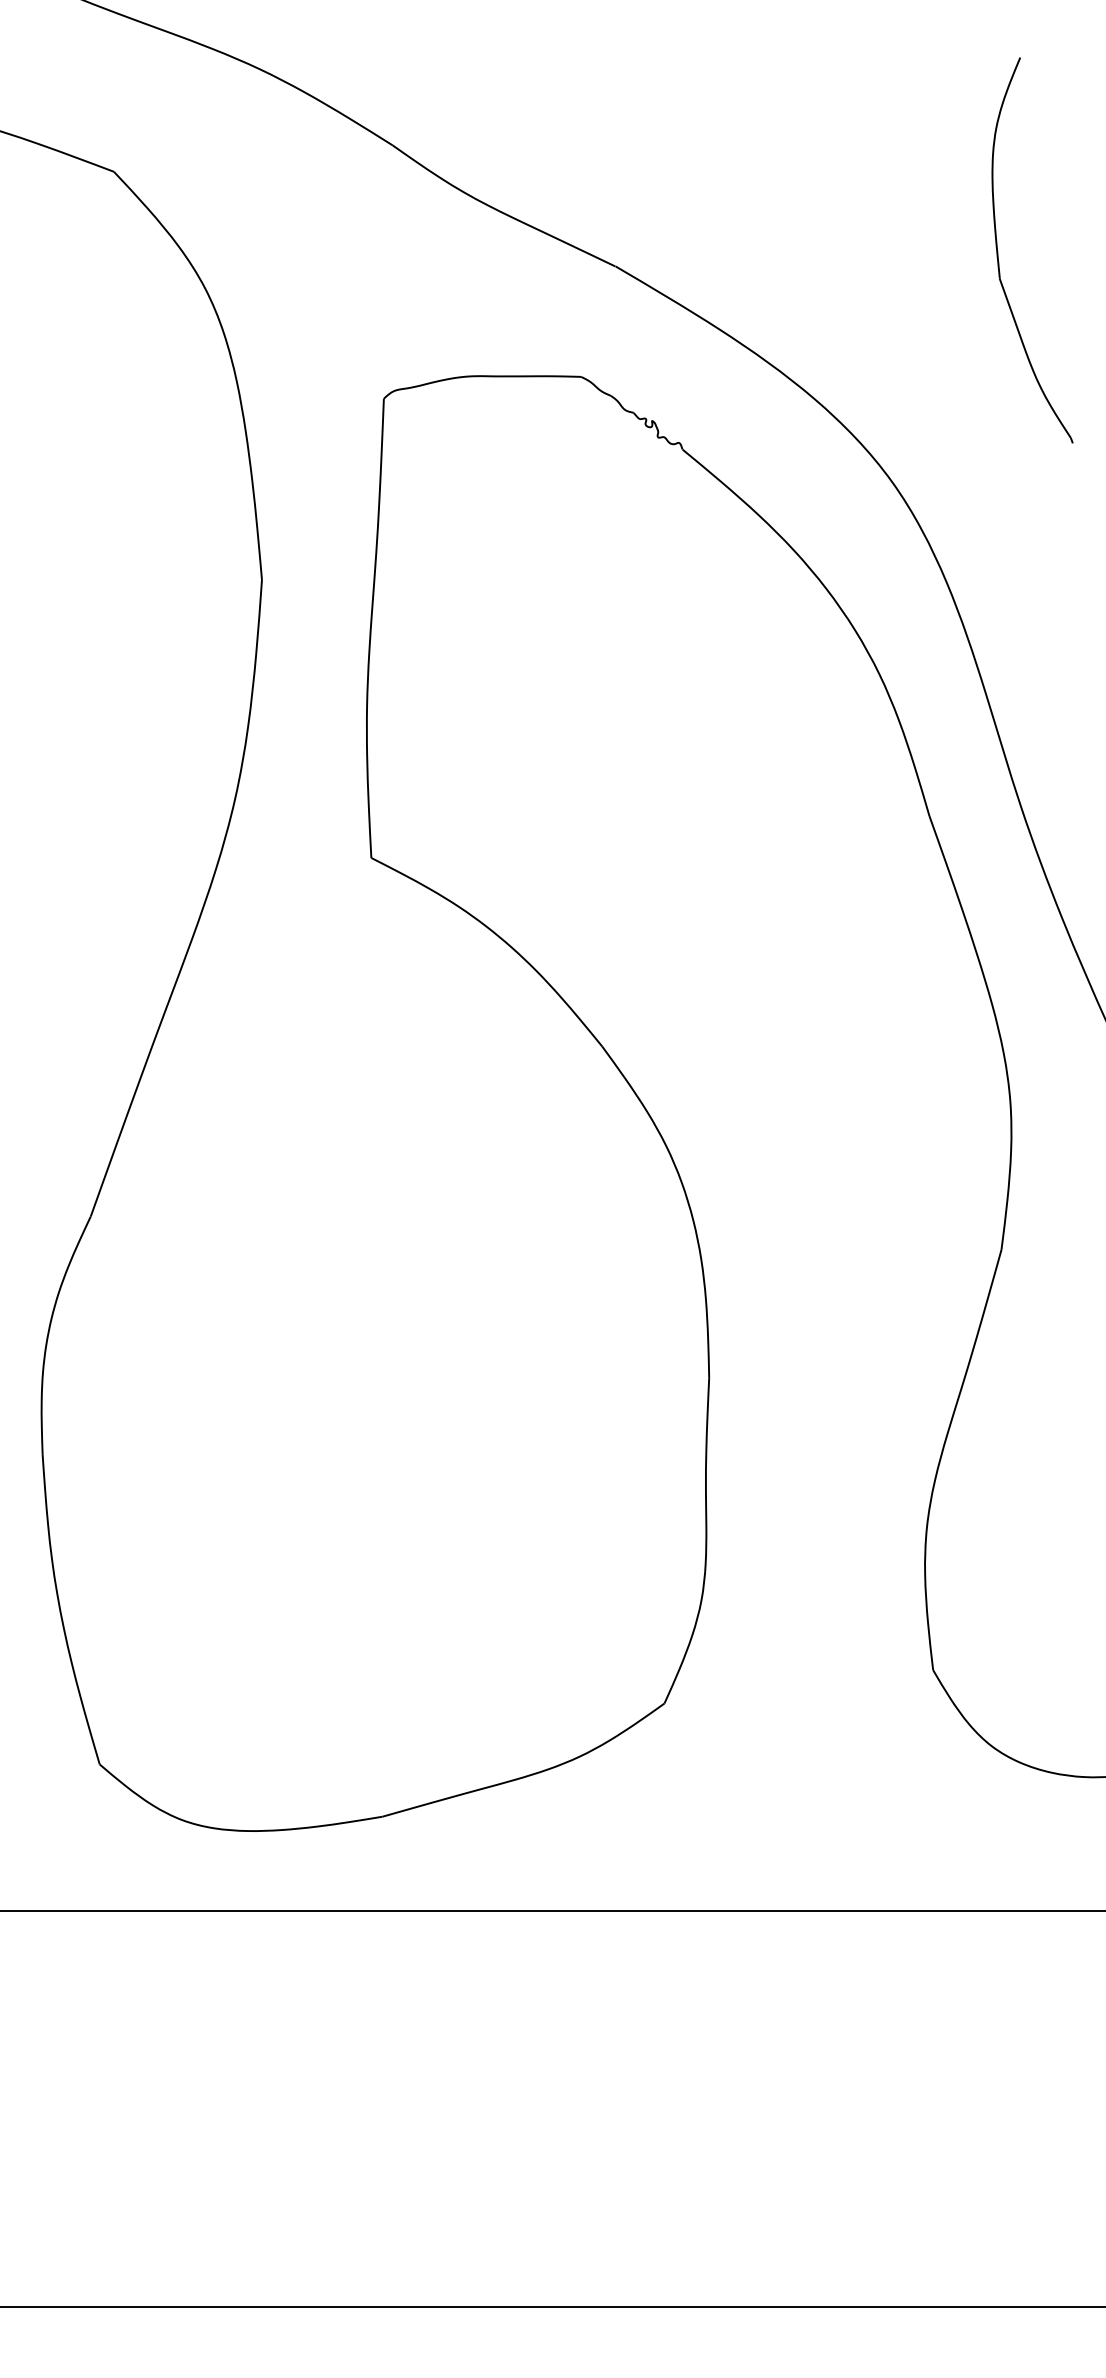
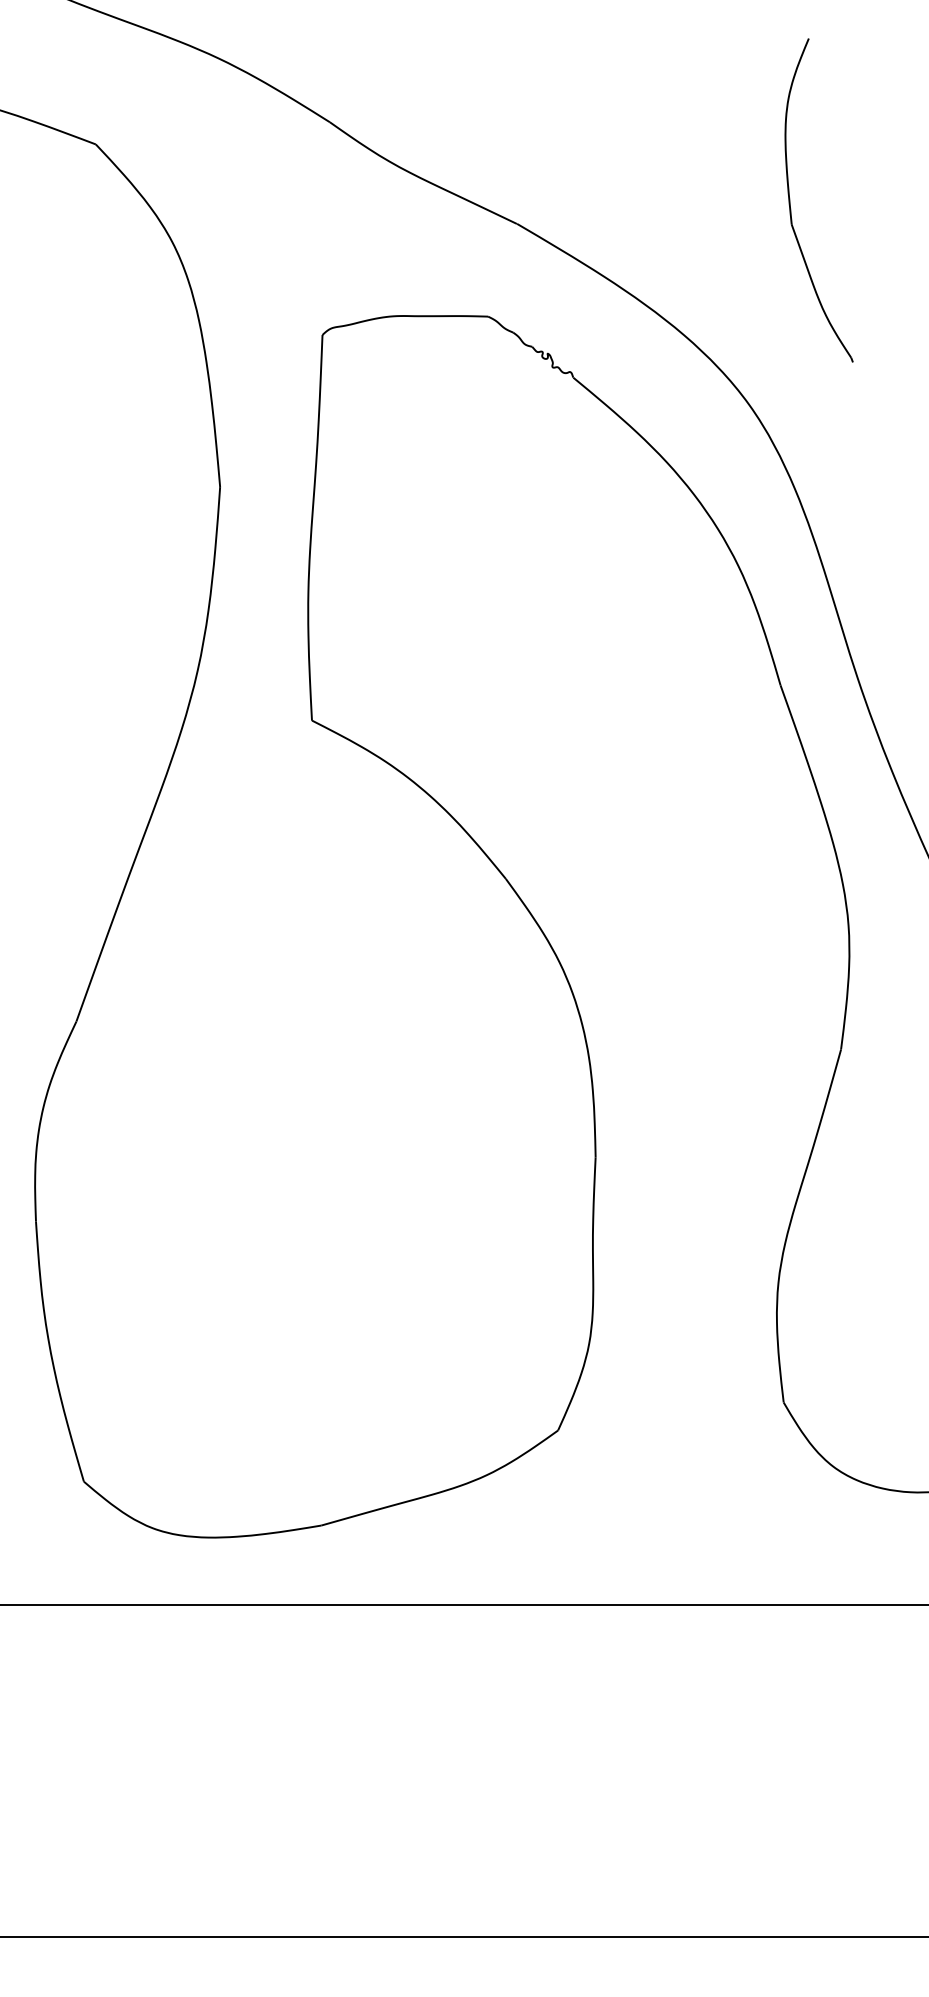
part: (998, 250) -> (790, 200), moved

